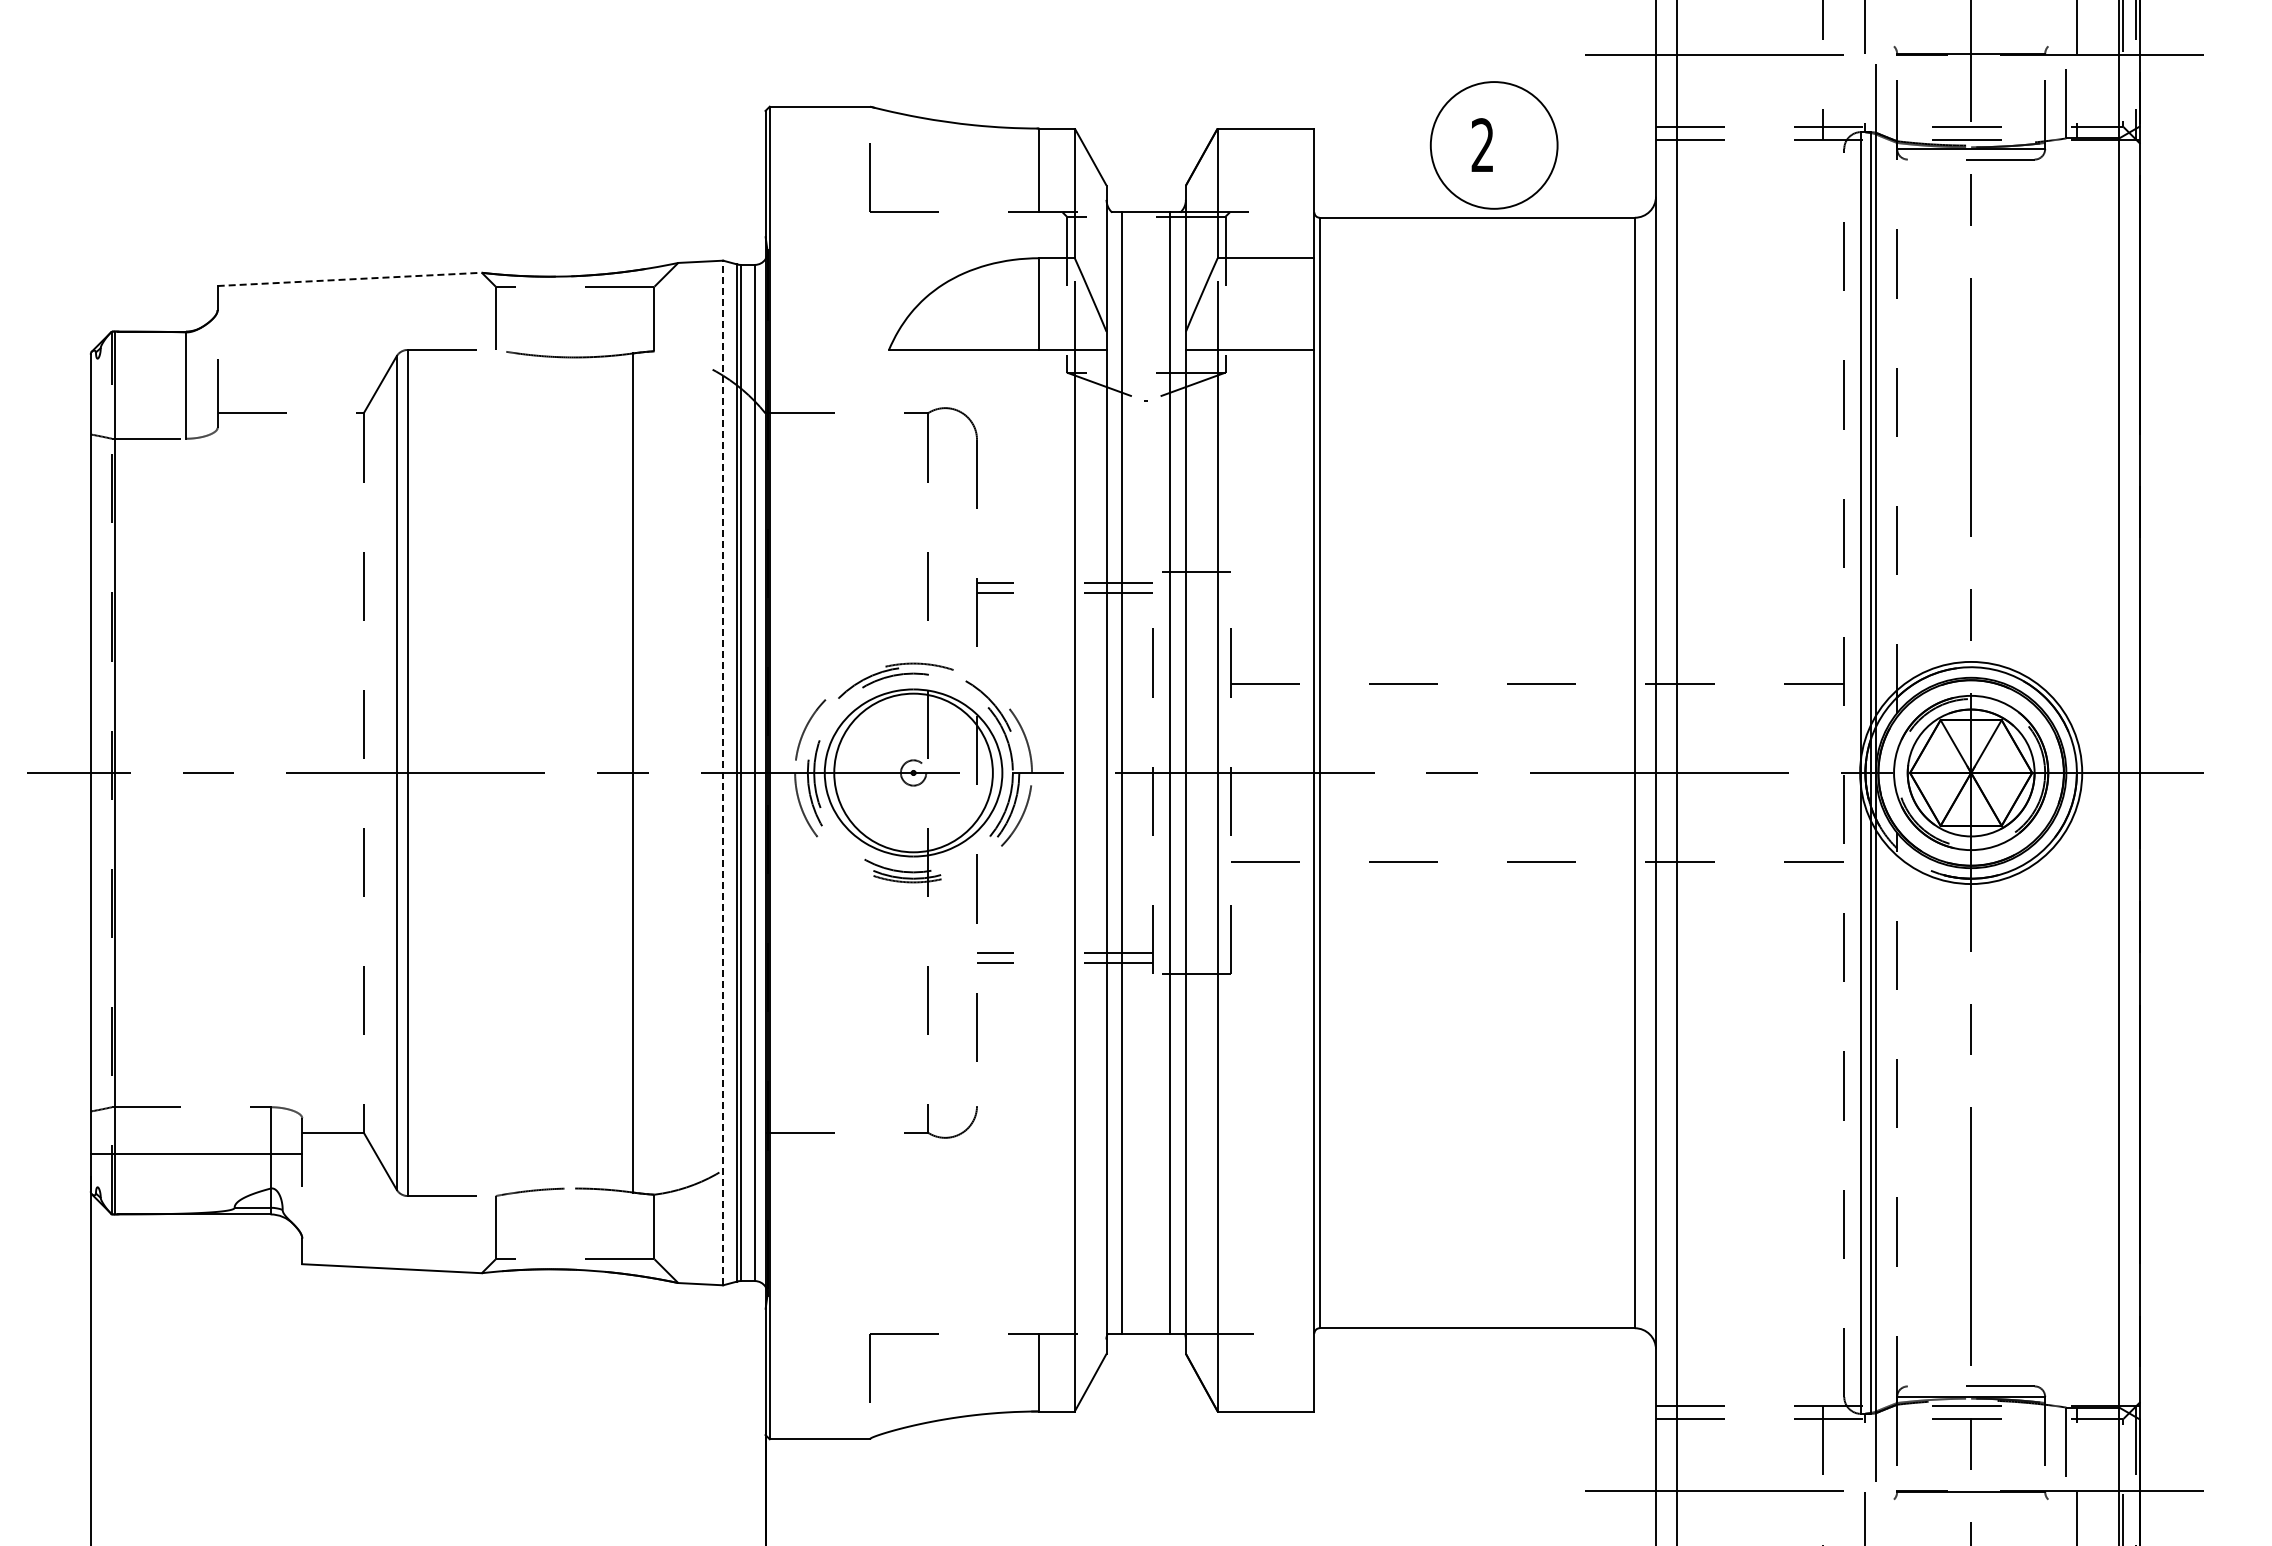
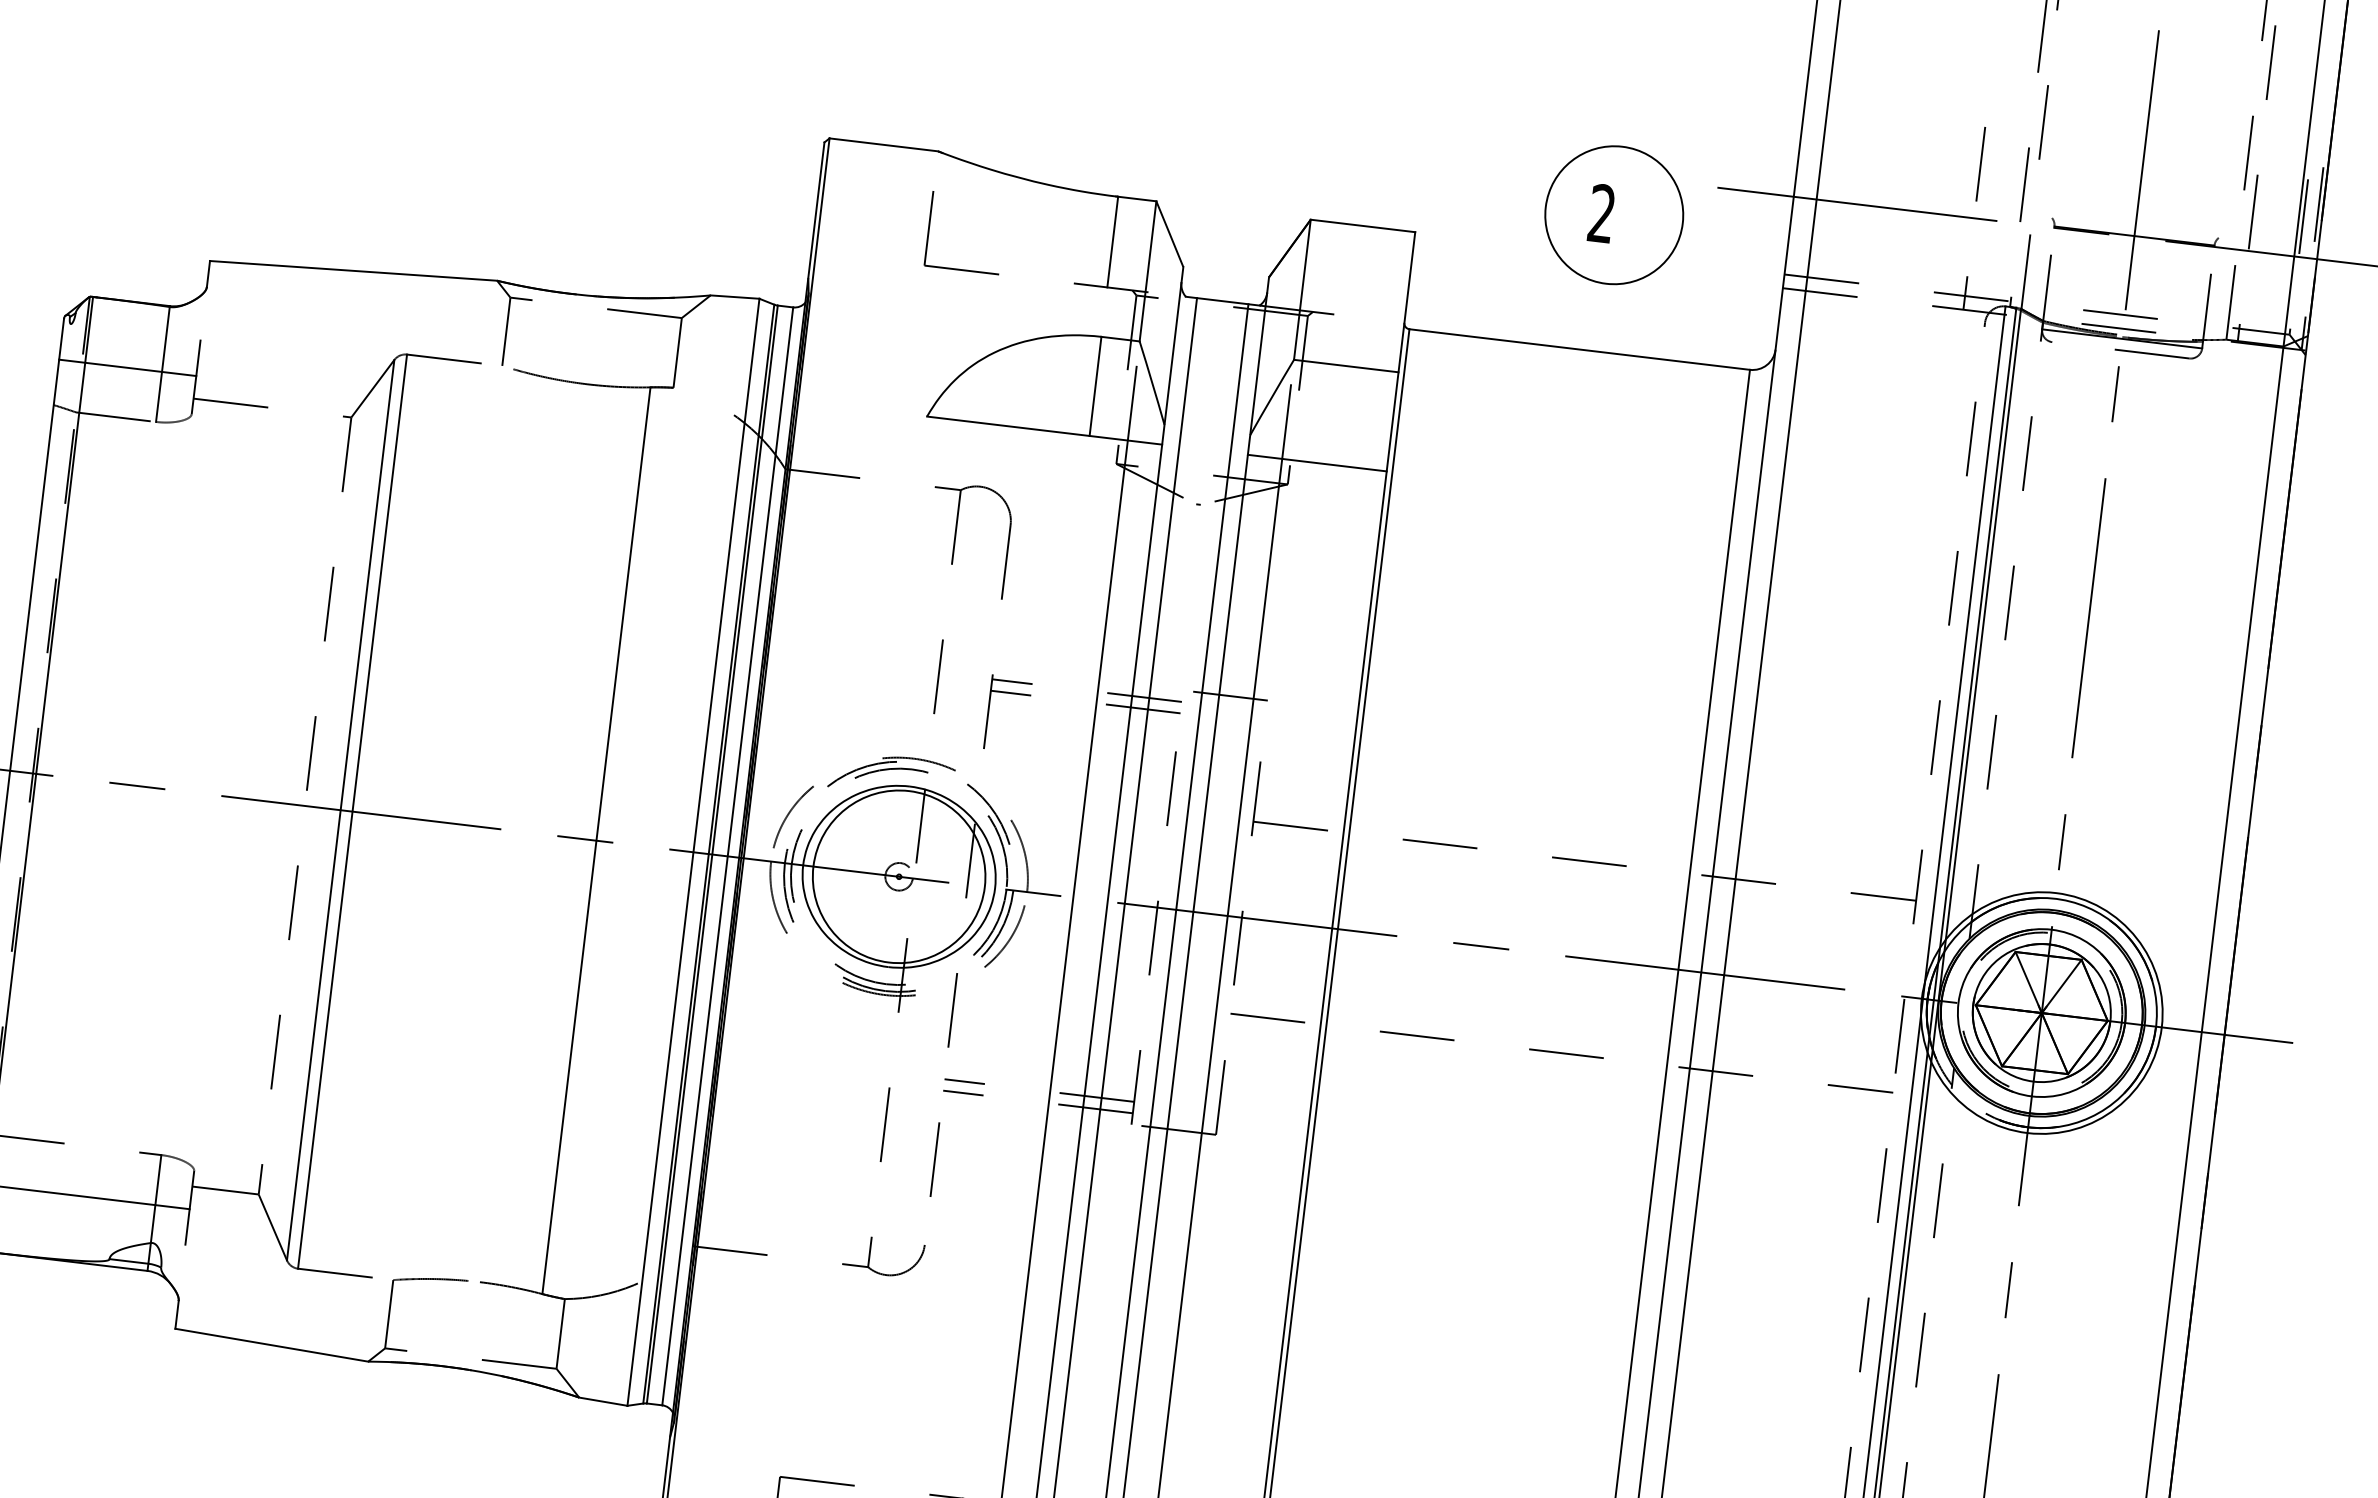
part: (1493, 145) -> (1613, 215), moved
line: (350, 279) -> (354, 271), dashed -> solid
line: (153, 392) -> (126, 367), added
line: (723, 772) -> (693, 851), dashed -> solid

